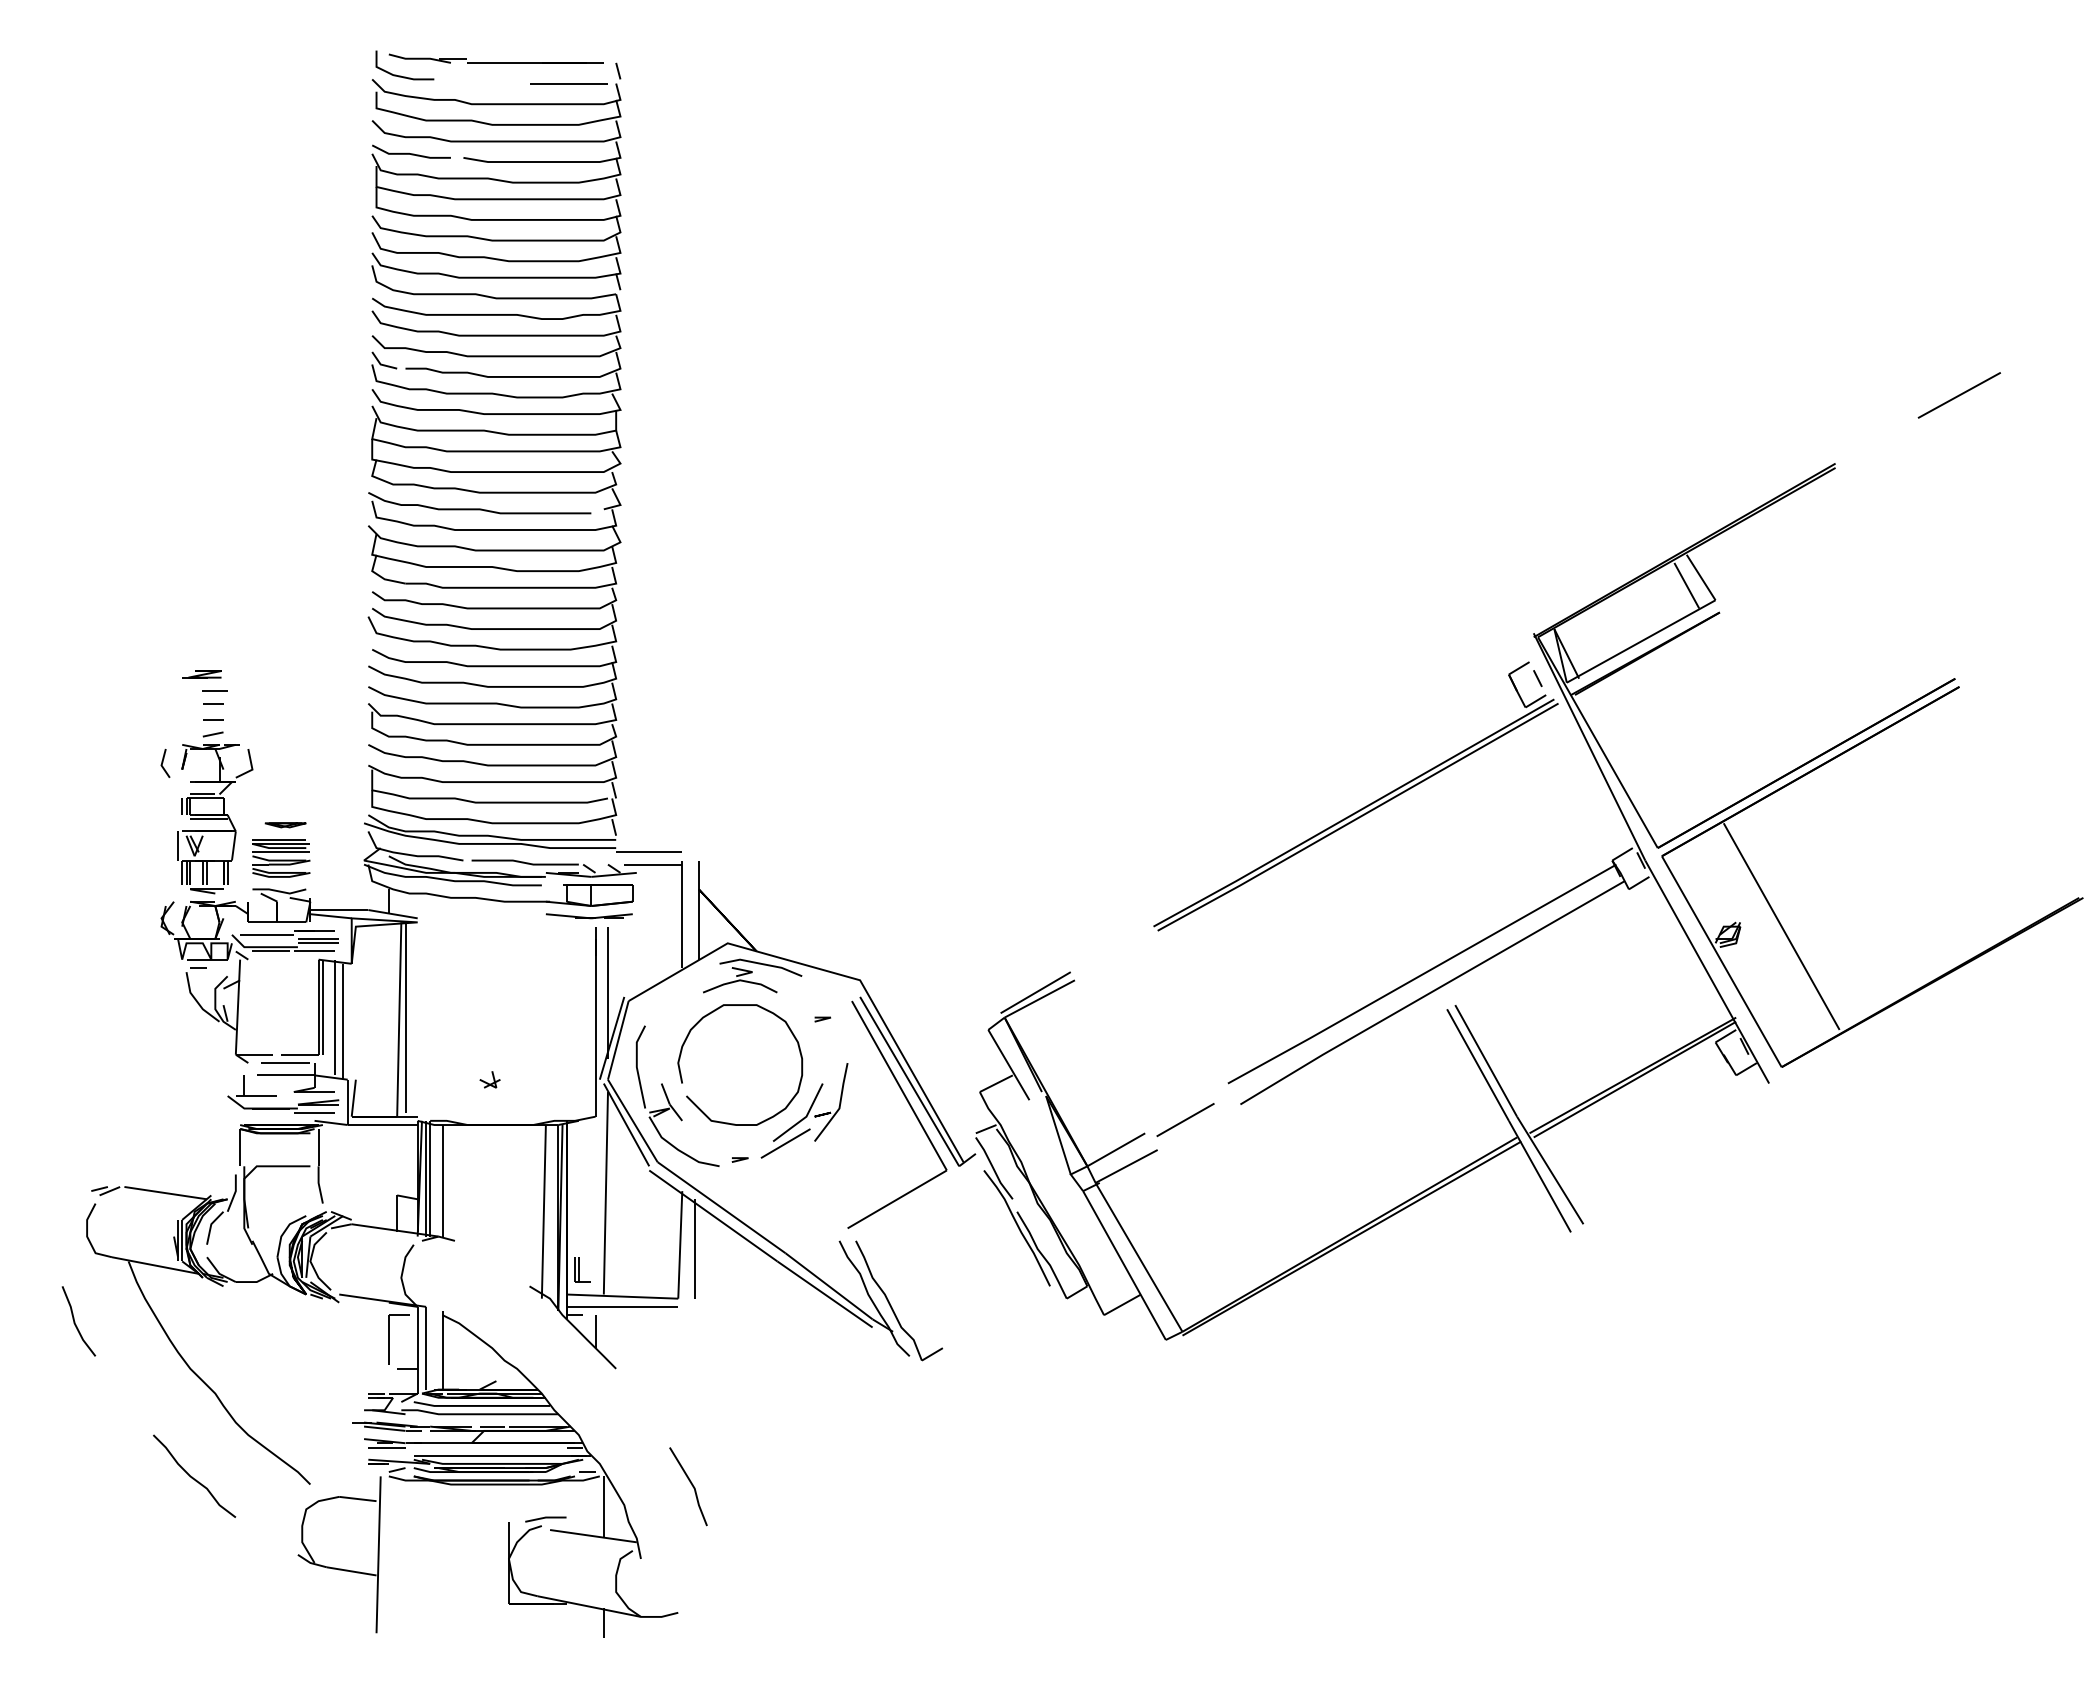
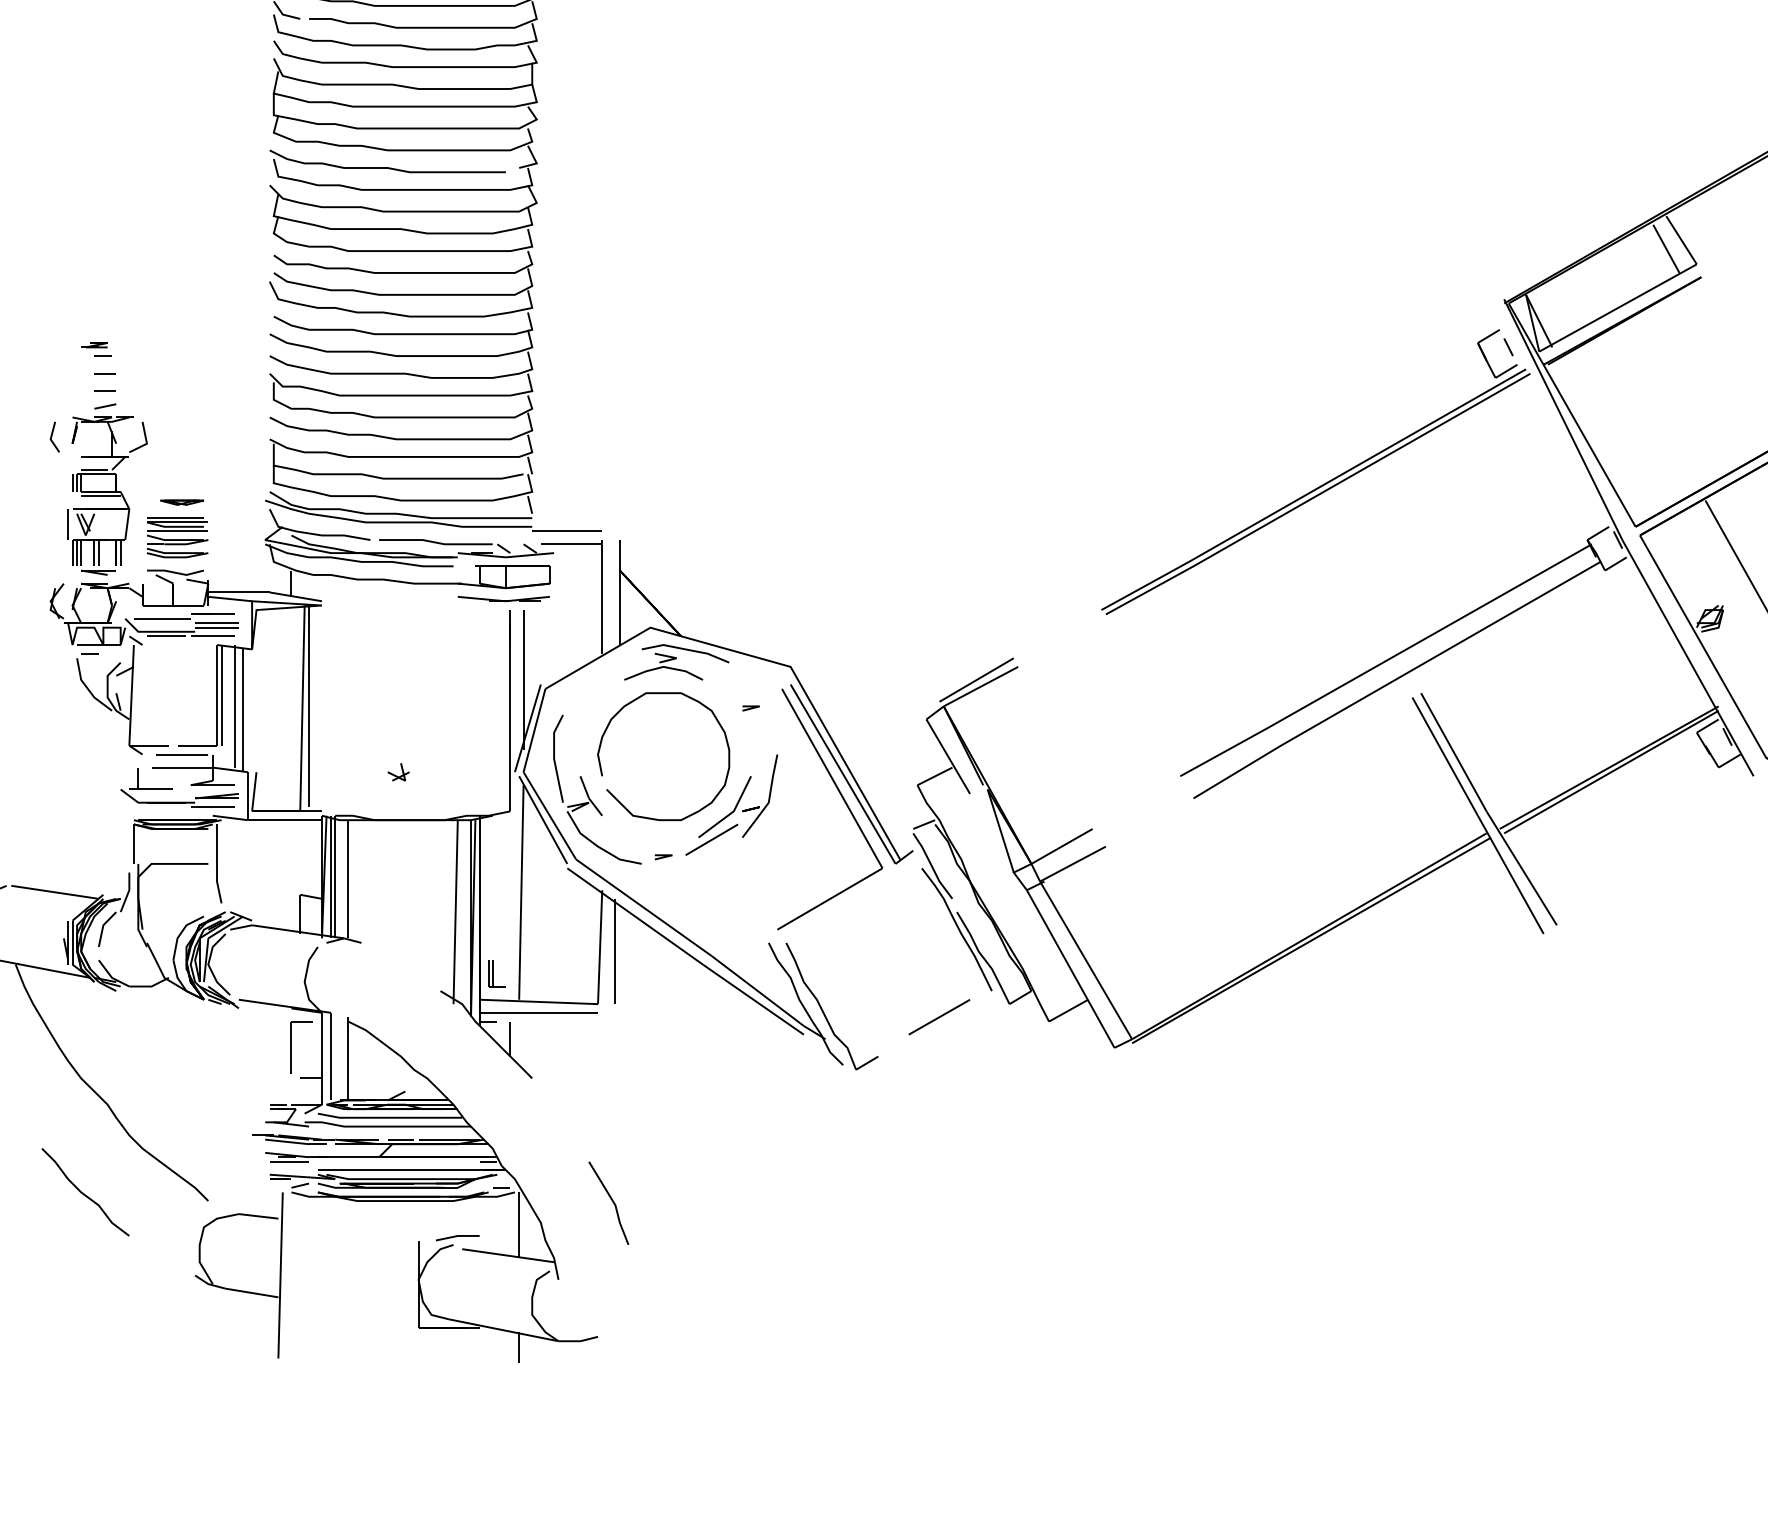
part: (204, 680) -> (96, 349), size x0.62
line: (1185, 1120) -> (939, 1017), moved

